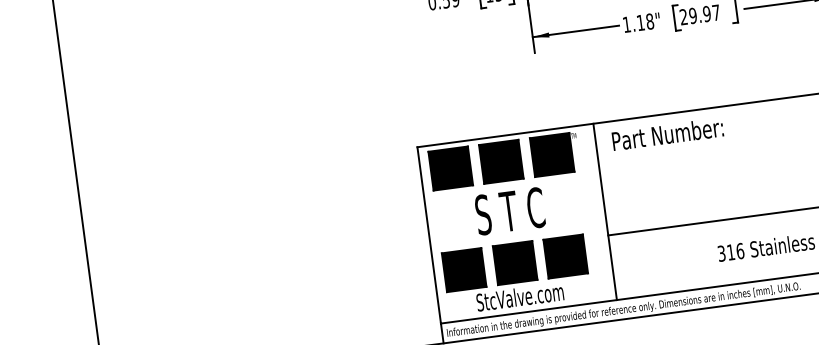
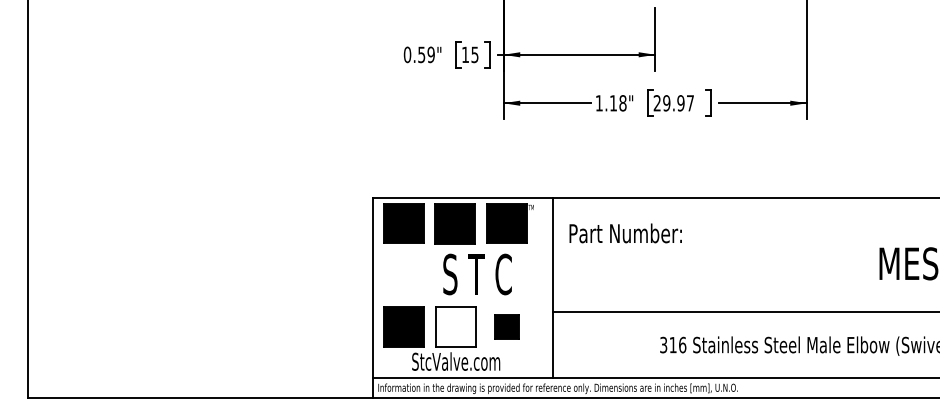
text: (667, 134) -> (625, 233), moved
text: (510, 211) -> (477, 274), moved
part: (564, 255) -> (506, 326), size x0.6
fill: (514, 262) -> (455, 326), removed

